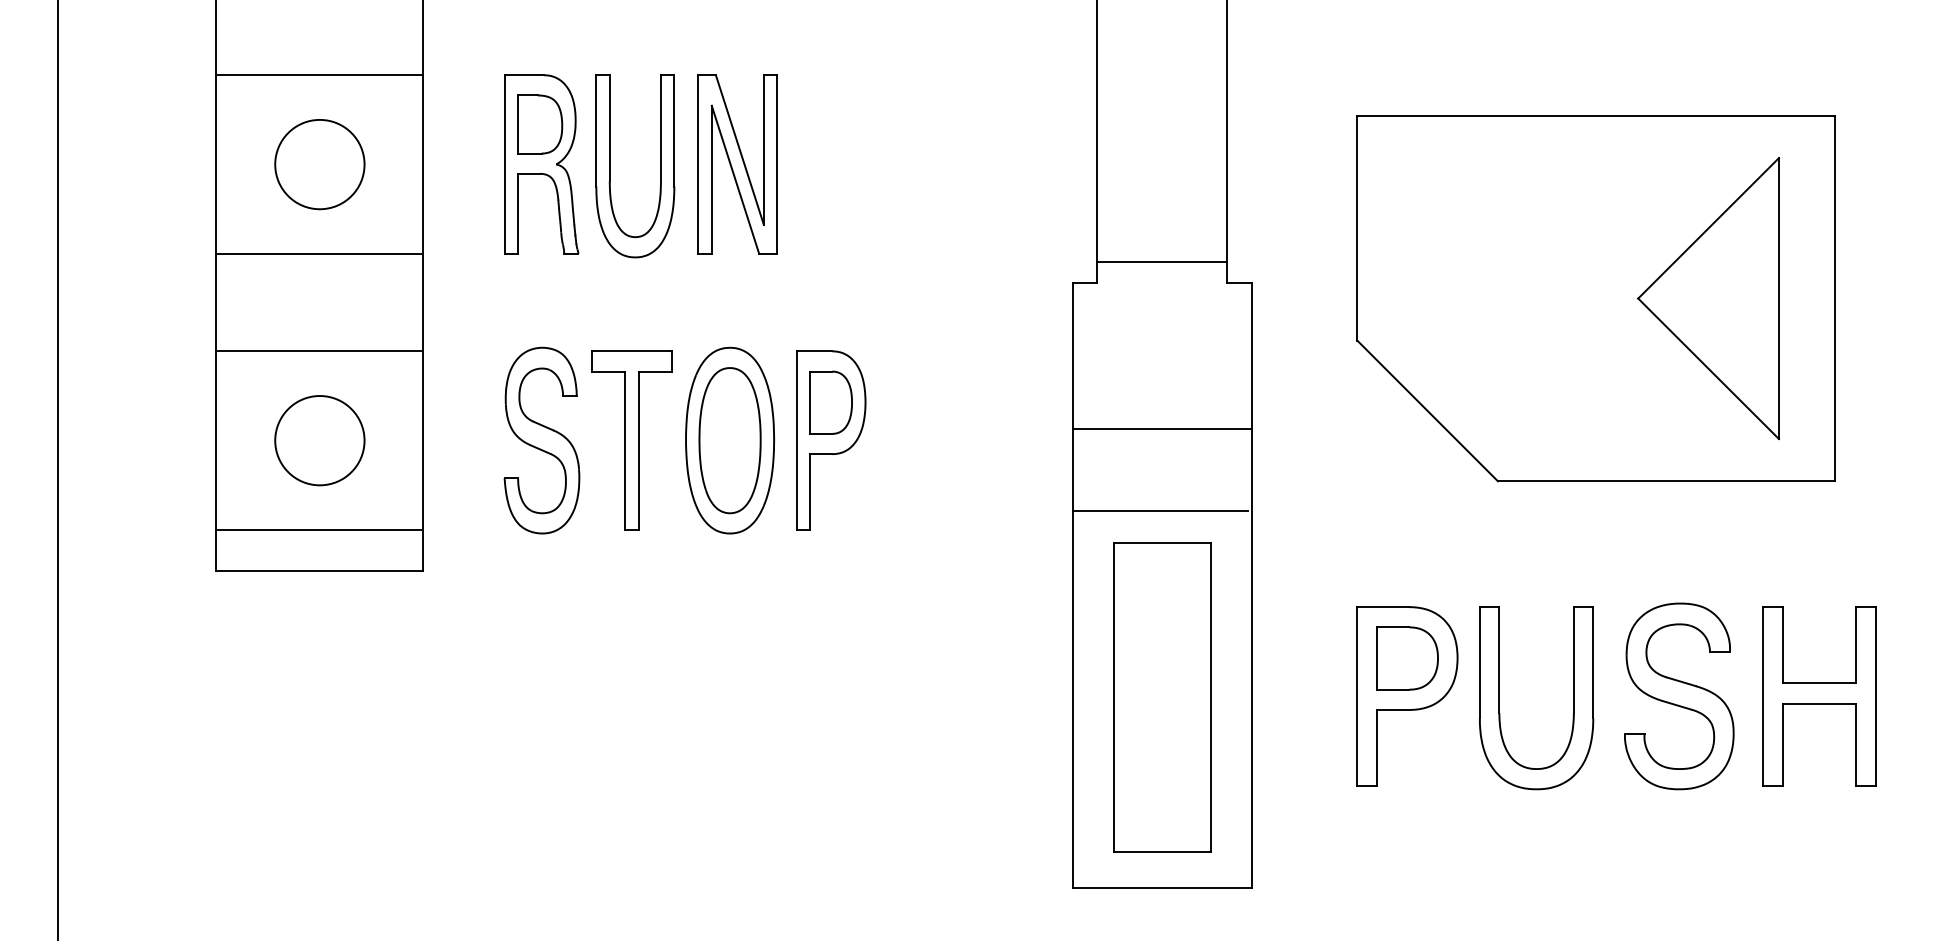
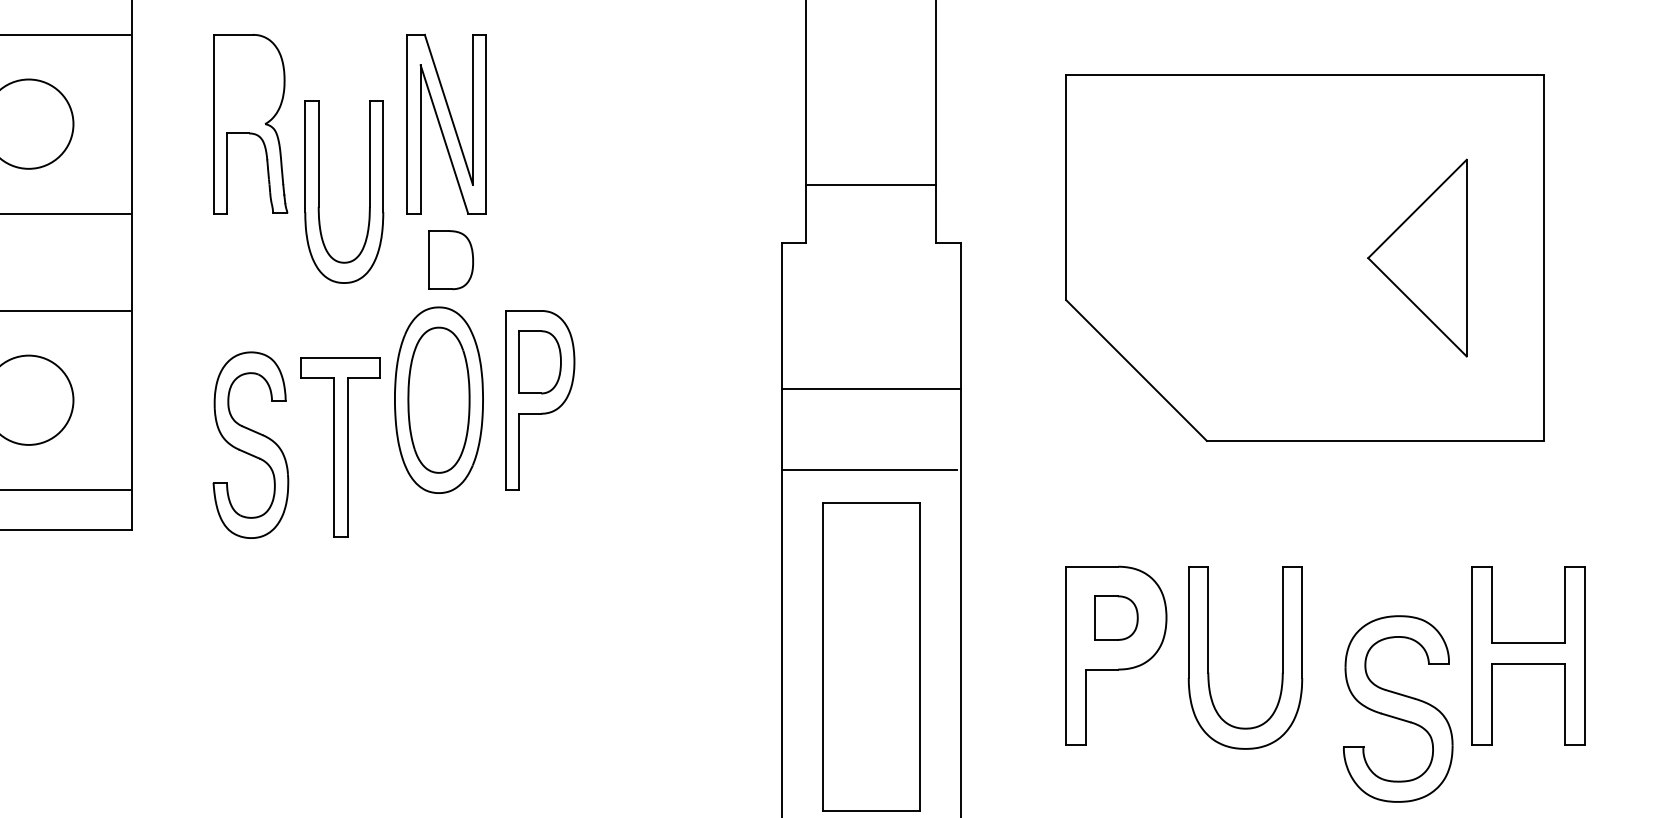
part: (540, 124) -> (451, 260), moved
part: (610, 166) -> (319, 192), moved
line: (1162, 262) -> (871, 185), moved
part: (1708, 298) -> (1417, 258), size x0.7
part: (541, 440) -> (250, 445), moved
part: (631, 440) -> (340, 447), moved
part: (1407, 658) -> (1116, 618), size x0.7
part: (1679, 696) -> (1398, 709), moved

